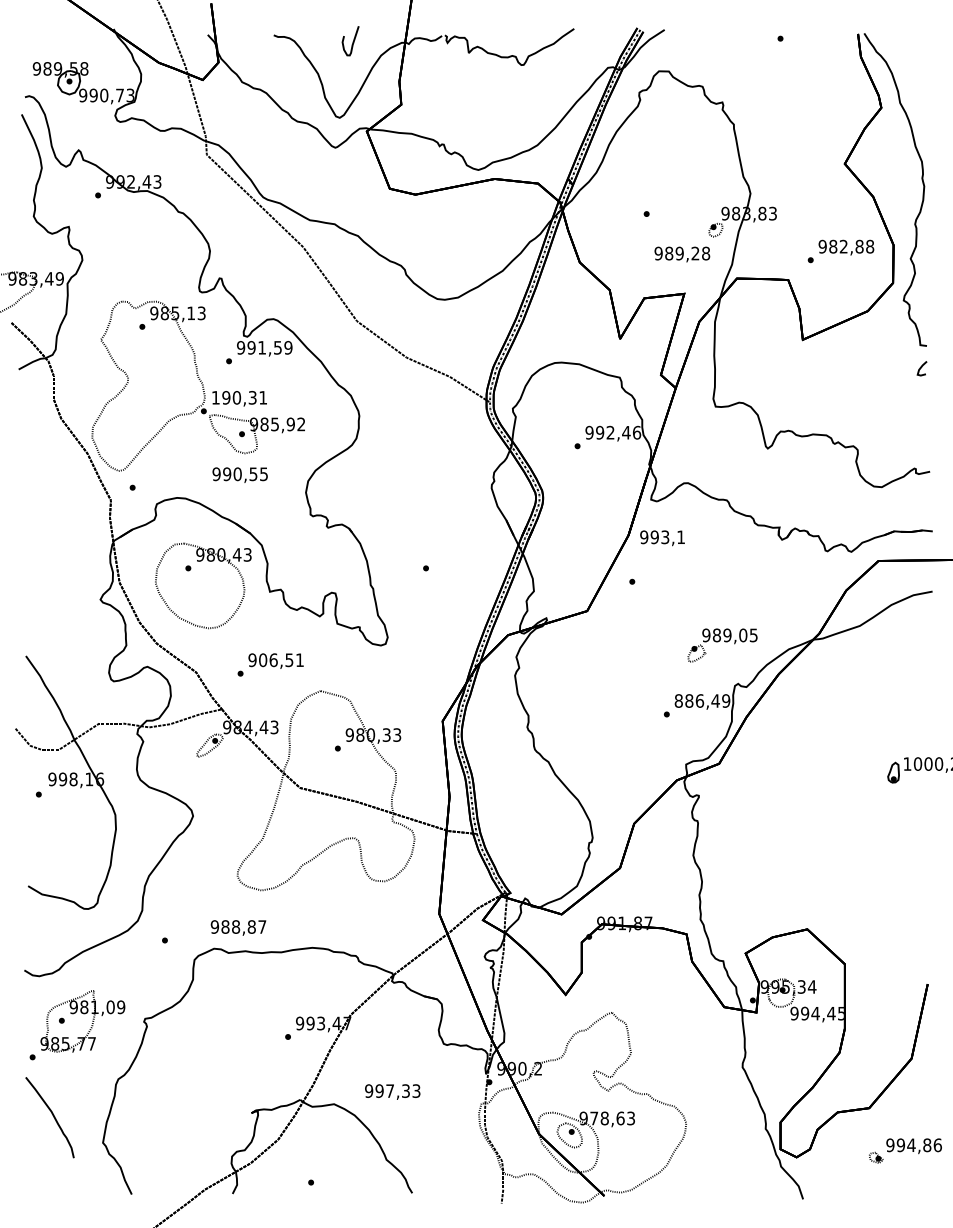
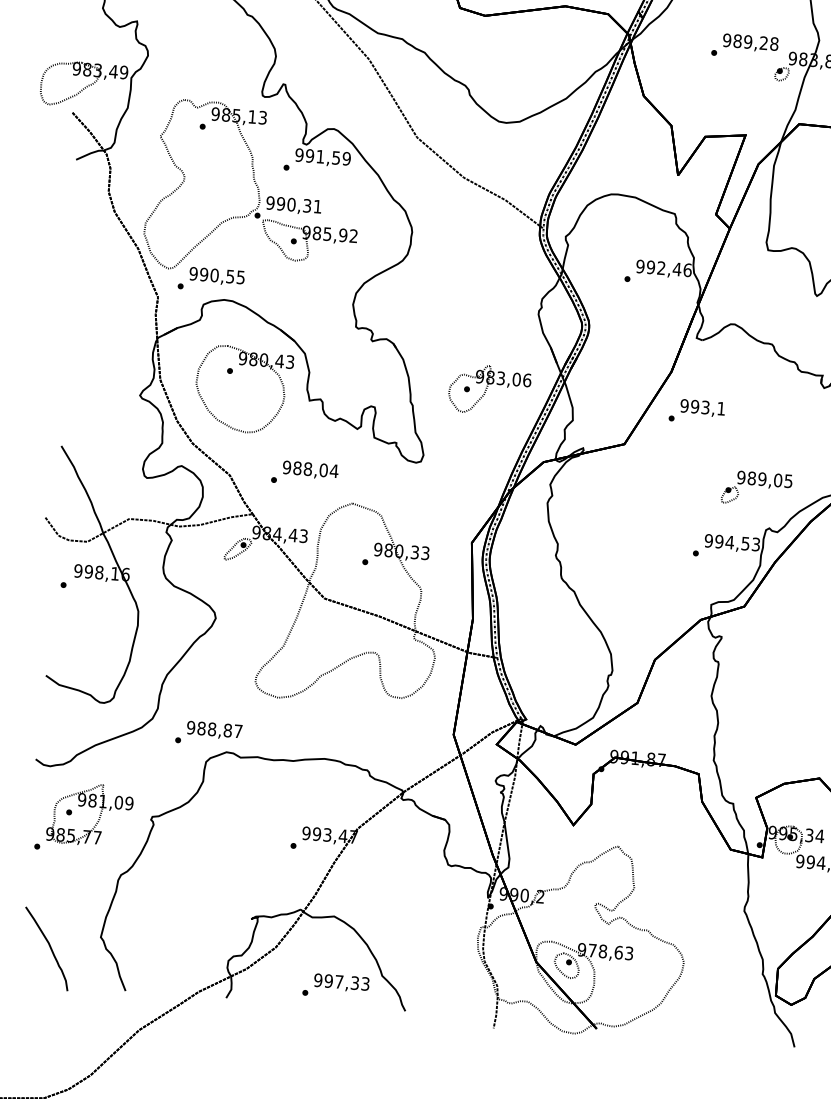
text: (682, 254) -> (750, 43), moved
text: (215, 397) -> (270, 202), 190,31 -> 990,31
text: (239, 474) -> (216, 275), moved
text: (662, 538) -> (702, 408), moved
part: (448, 567) -> (489, 390), added
text: (281, 660) -> (315, 470), 906,51 -> 988,04
text: (702, 700) -> (732, 542), 886,49 -> 994,53
text: (238, 927) -> (214, 730), moved
text: (392, 1091) -> (341, 982), moved
curve: (52, 1115) -> (49, 947), moved

